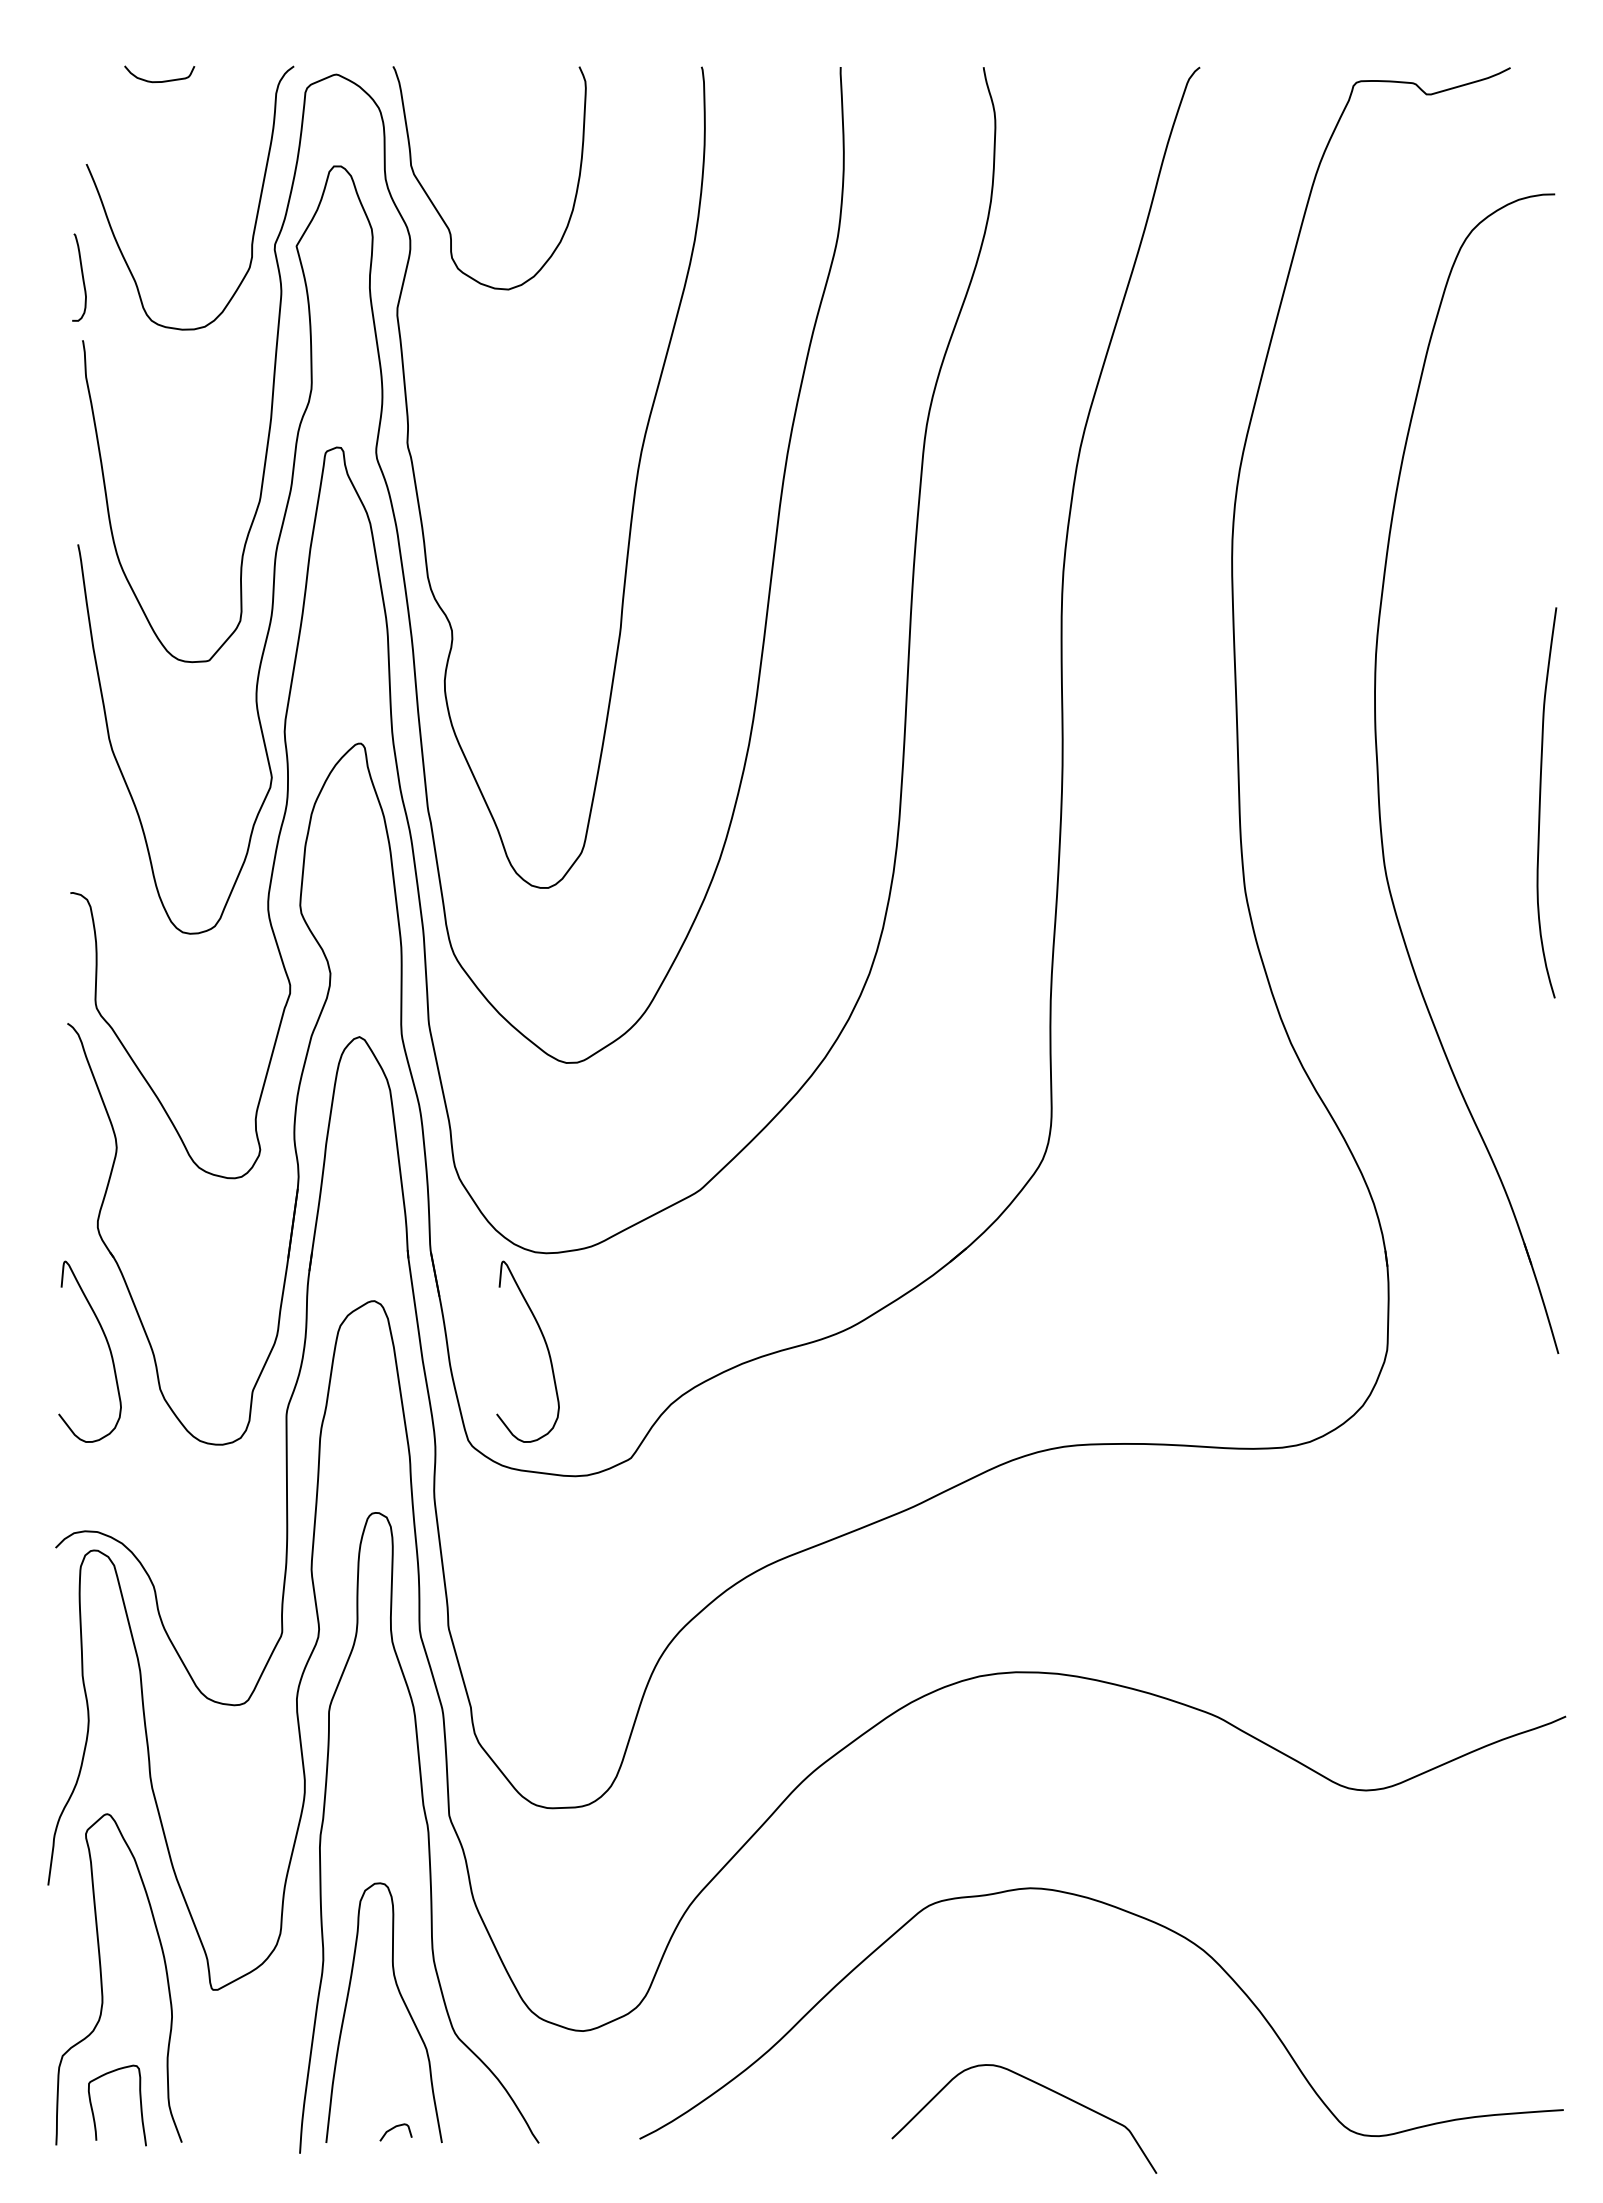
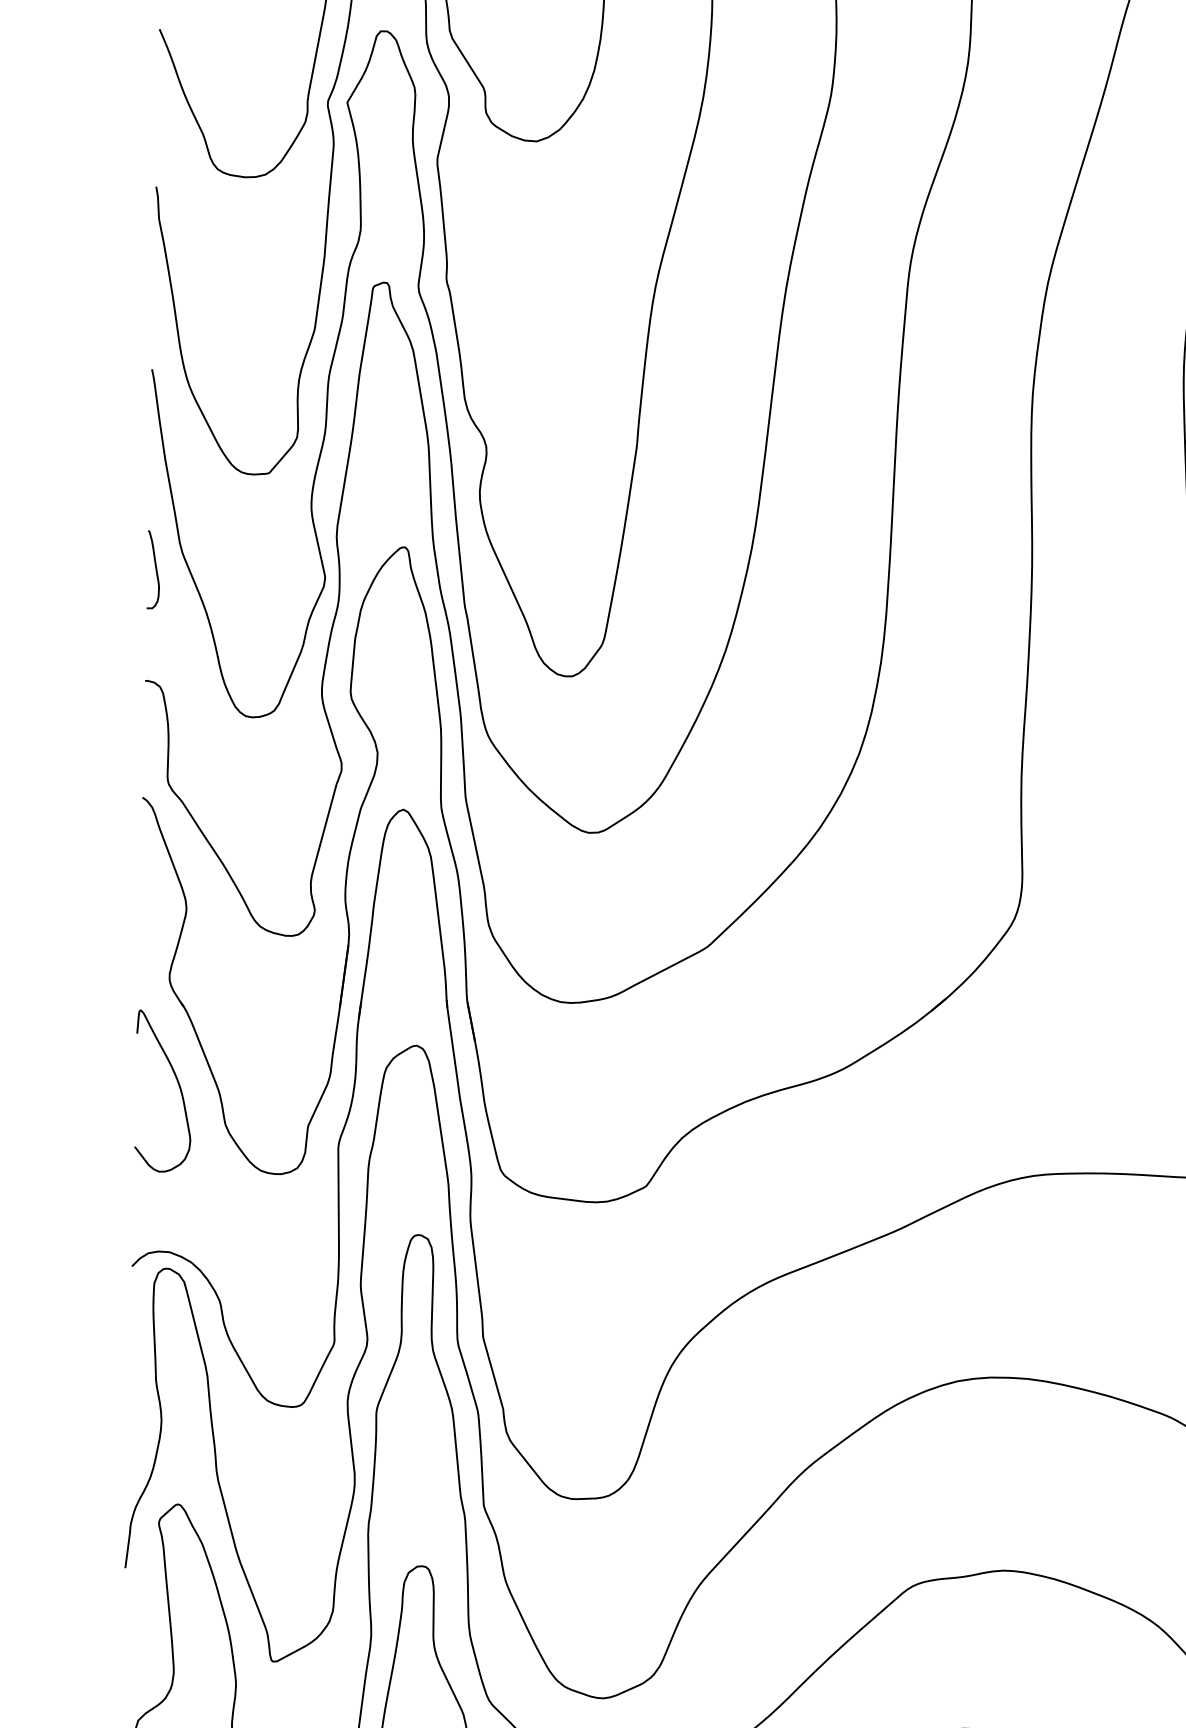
curve: (81, 275) -> (155, 567), moved
curve: (545, 1345) -> (569, 1085), removed

